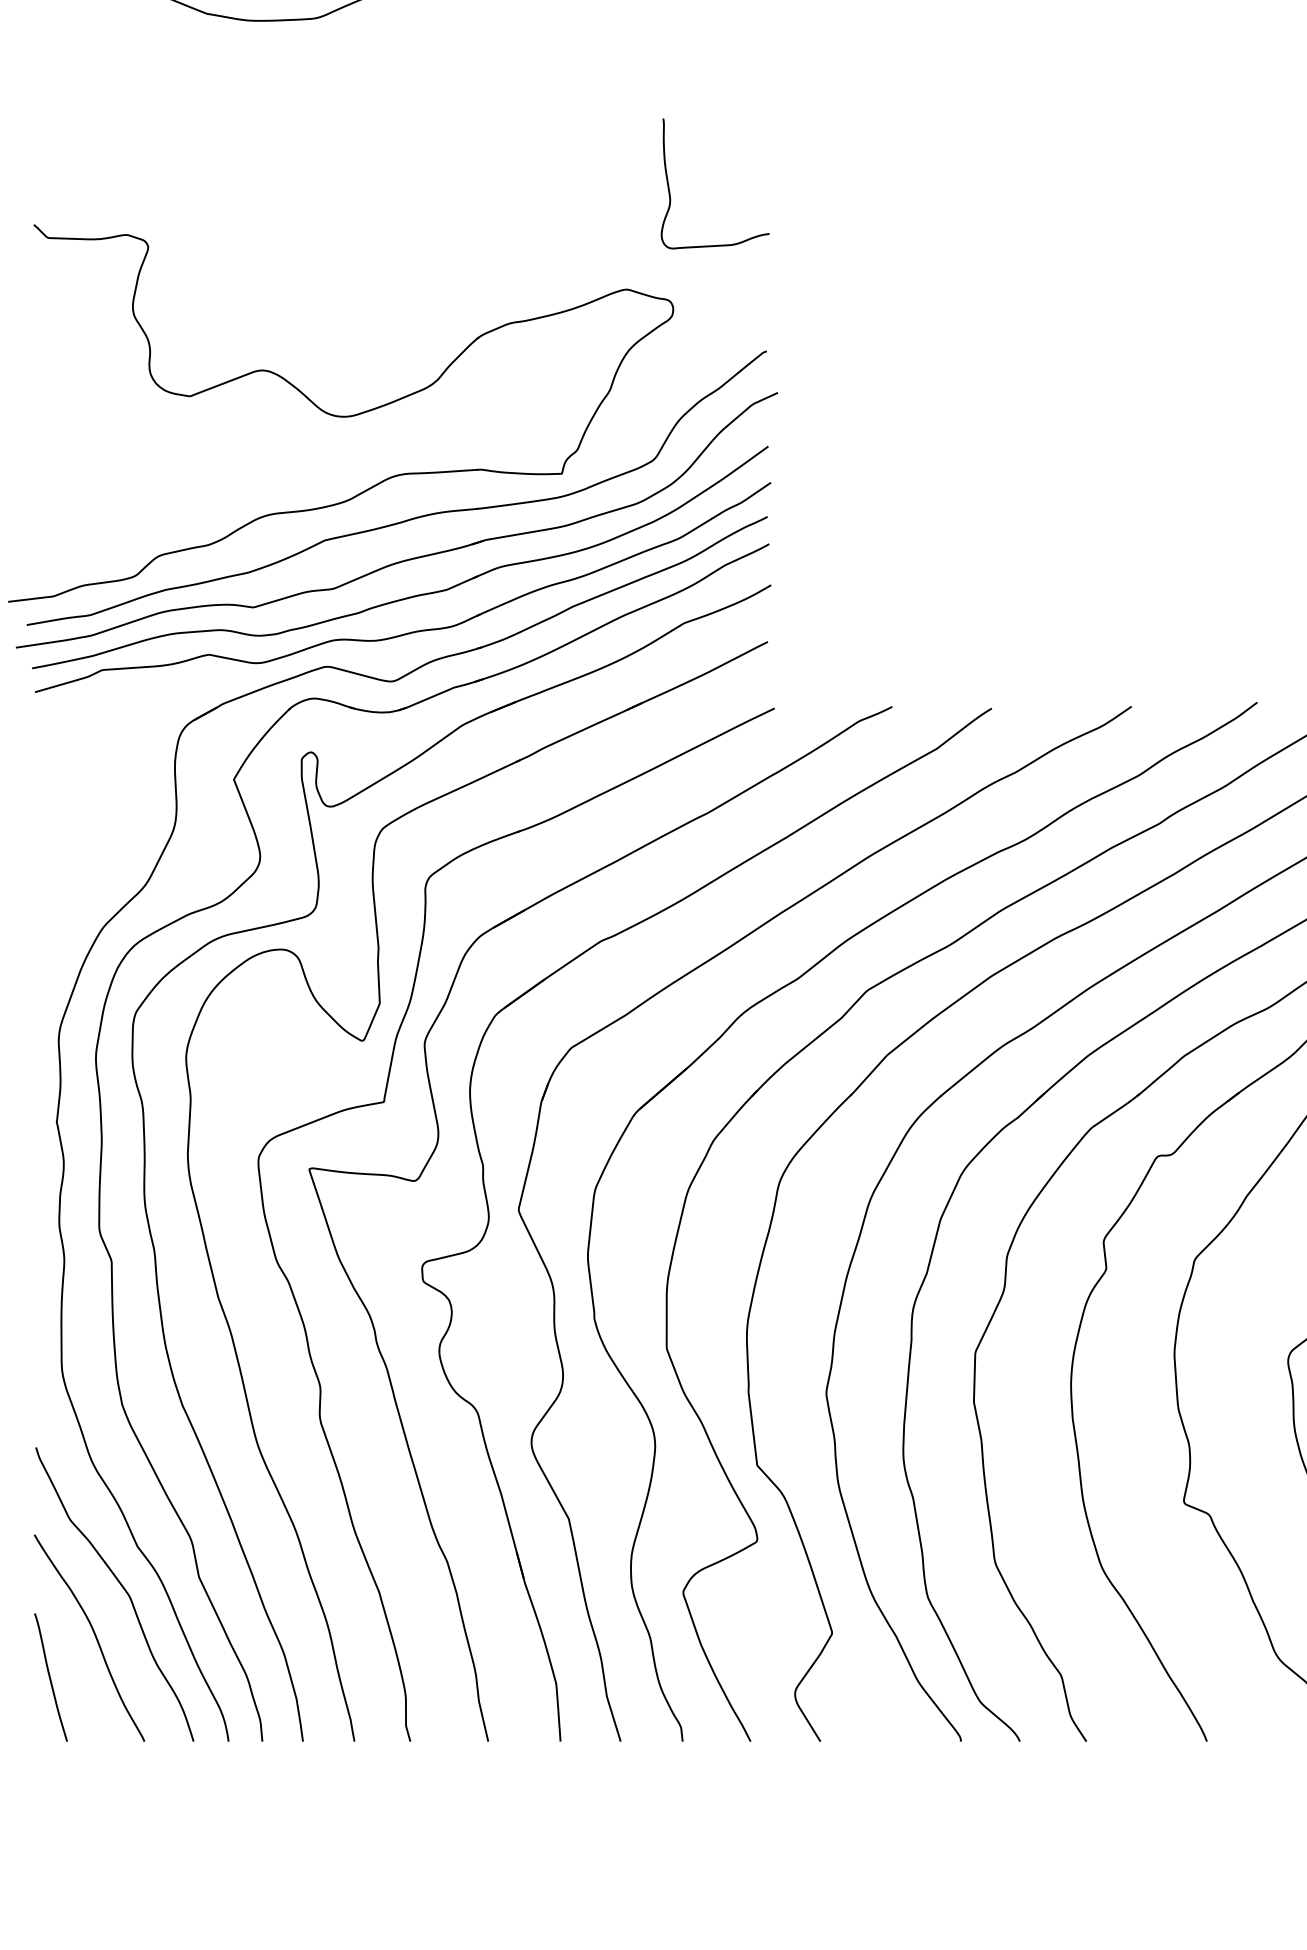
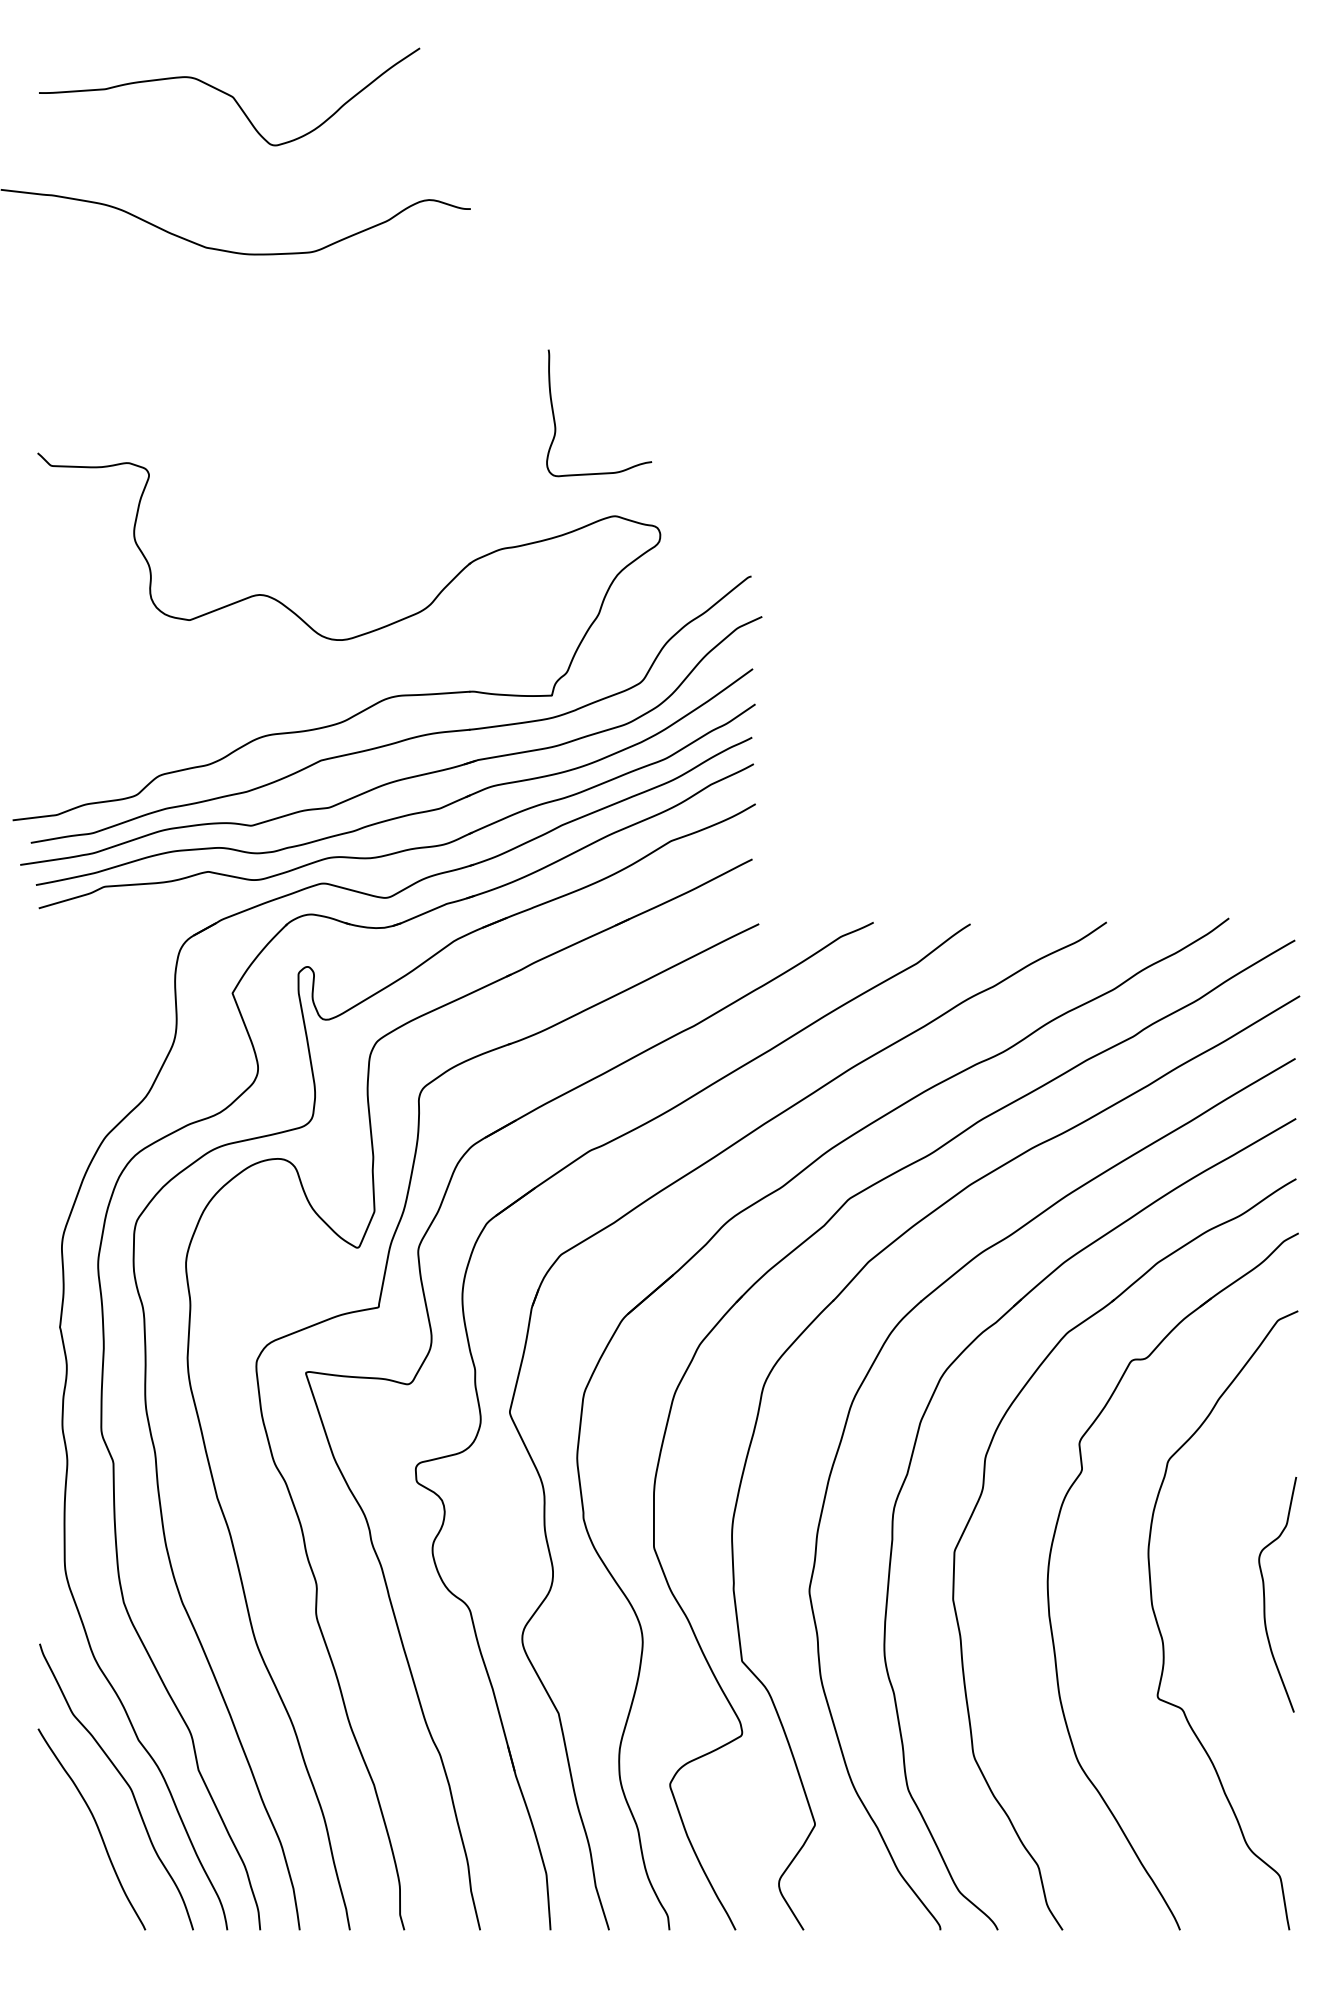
curve: (670, 190) -> (555, 419), moved
curve: (51, 1677) -> (54, 1867), removed

